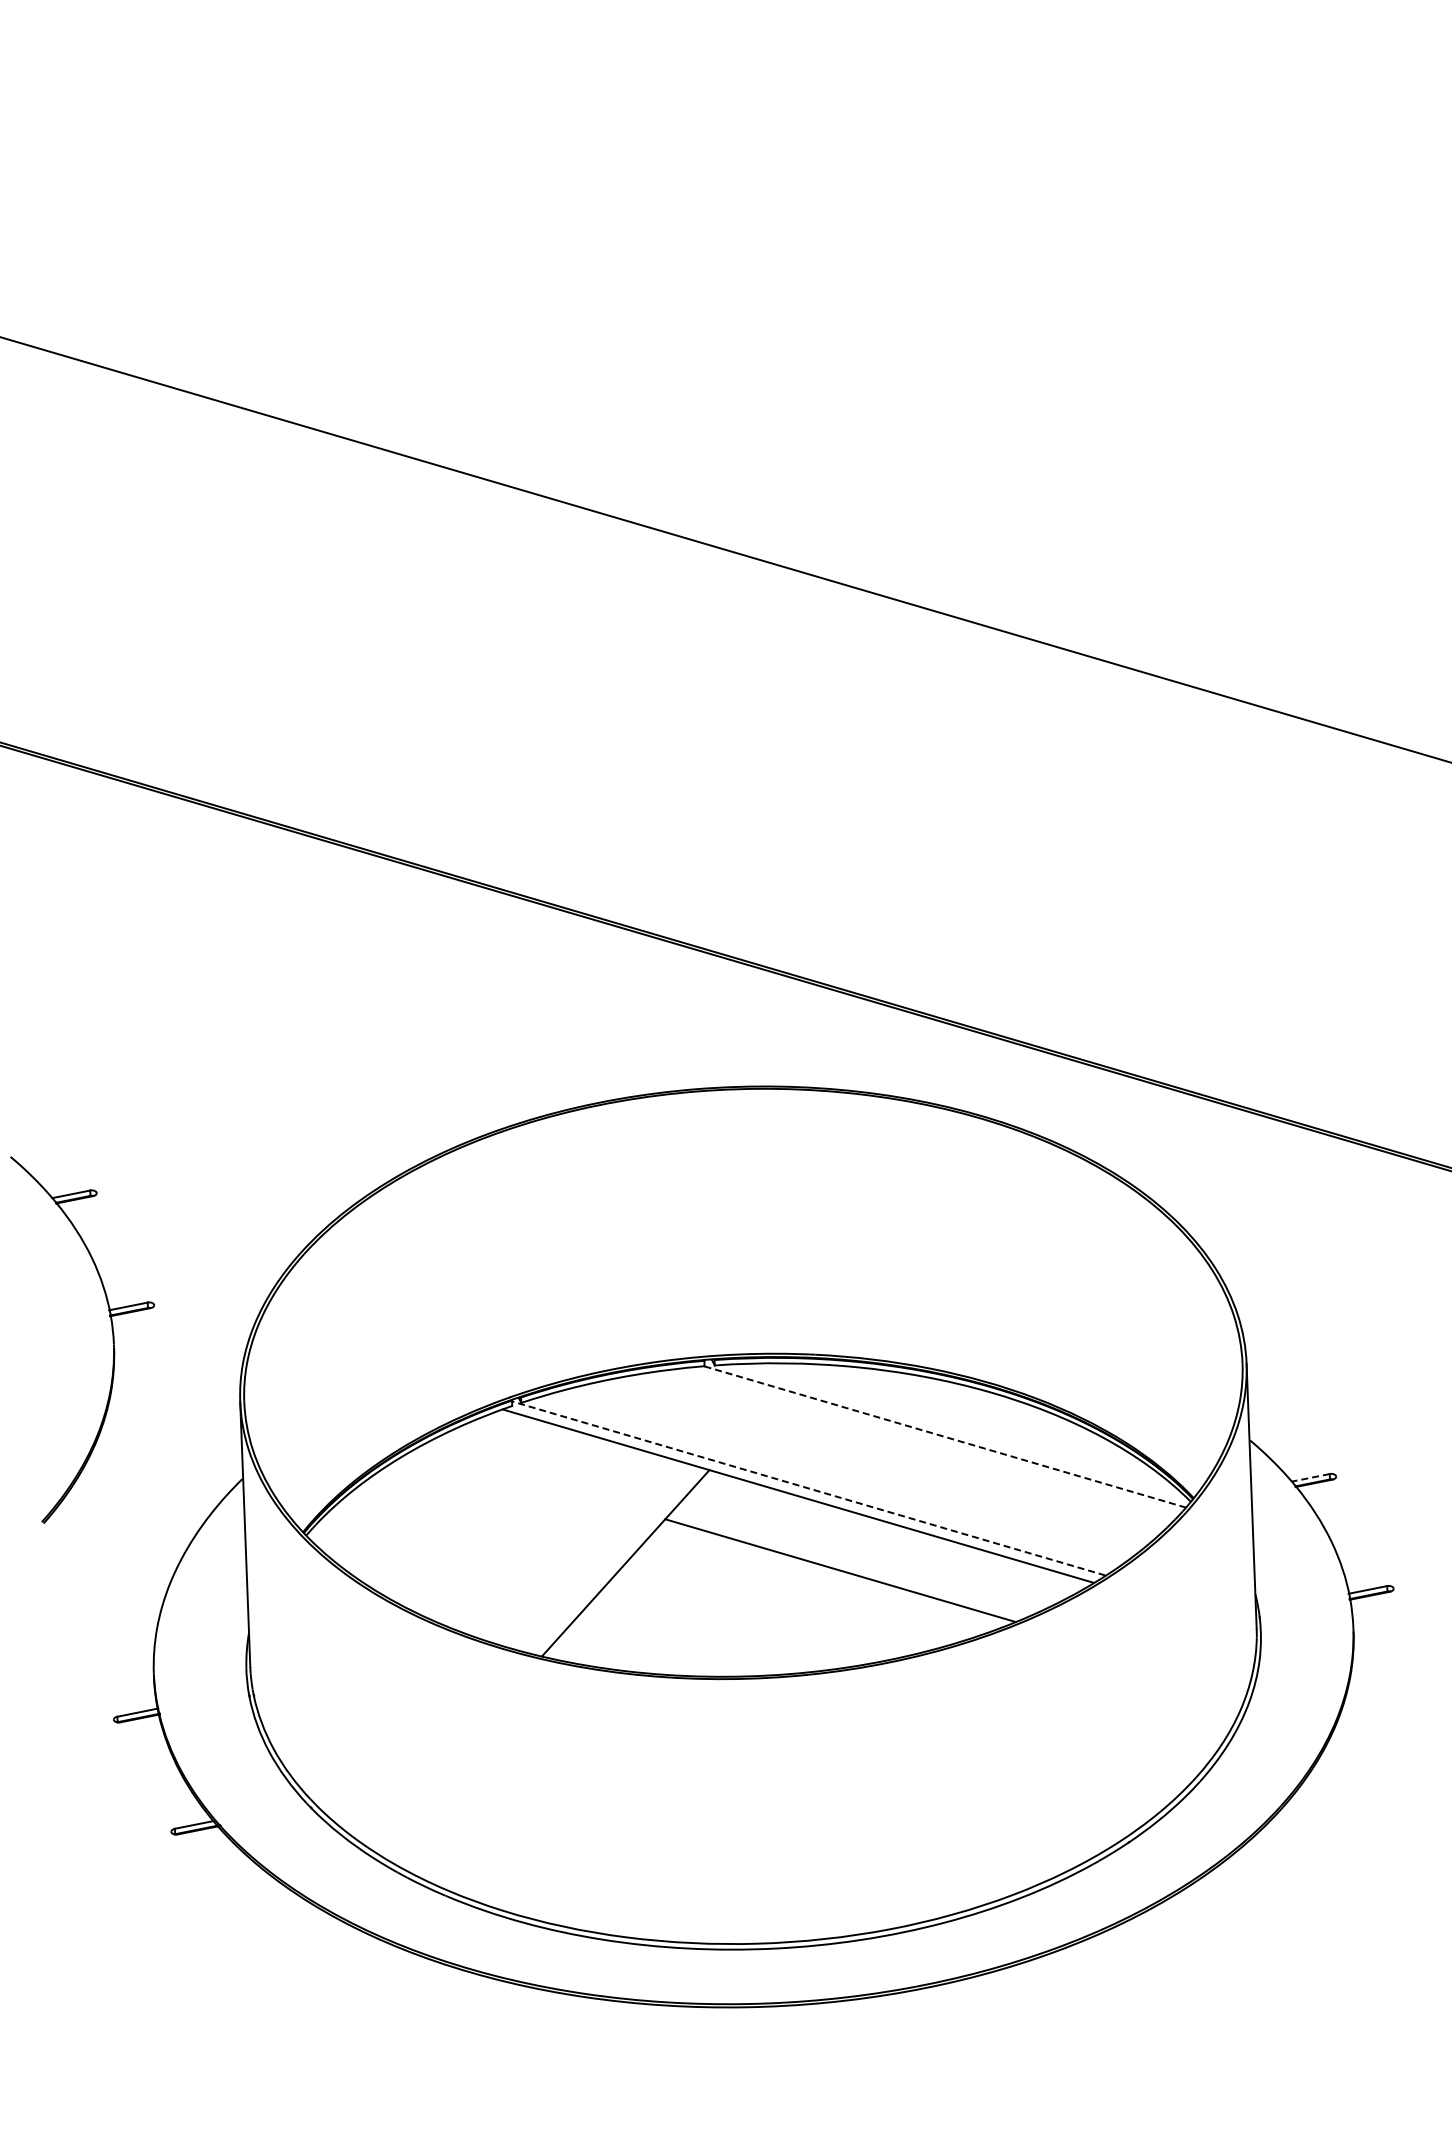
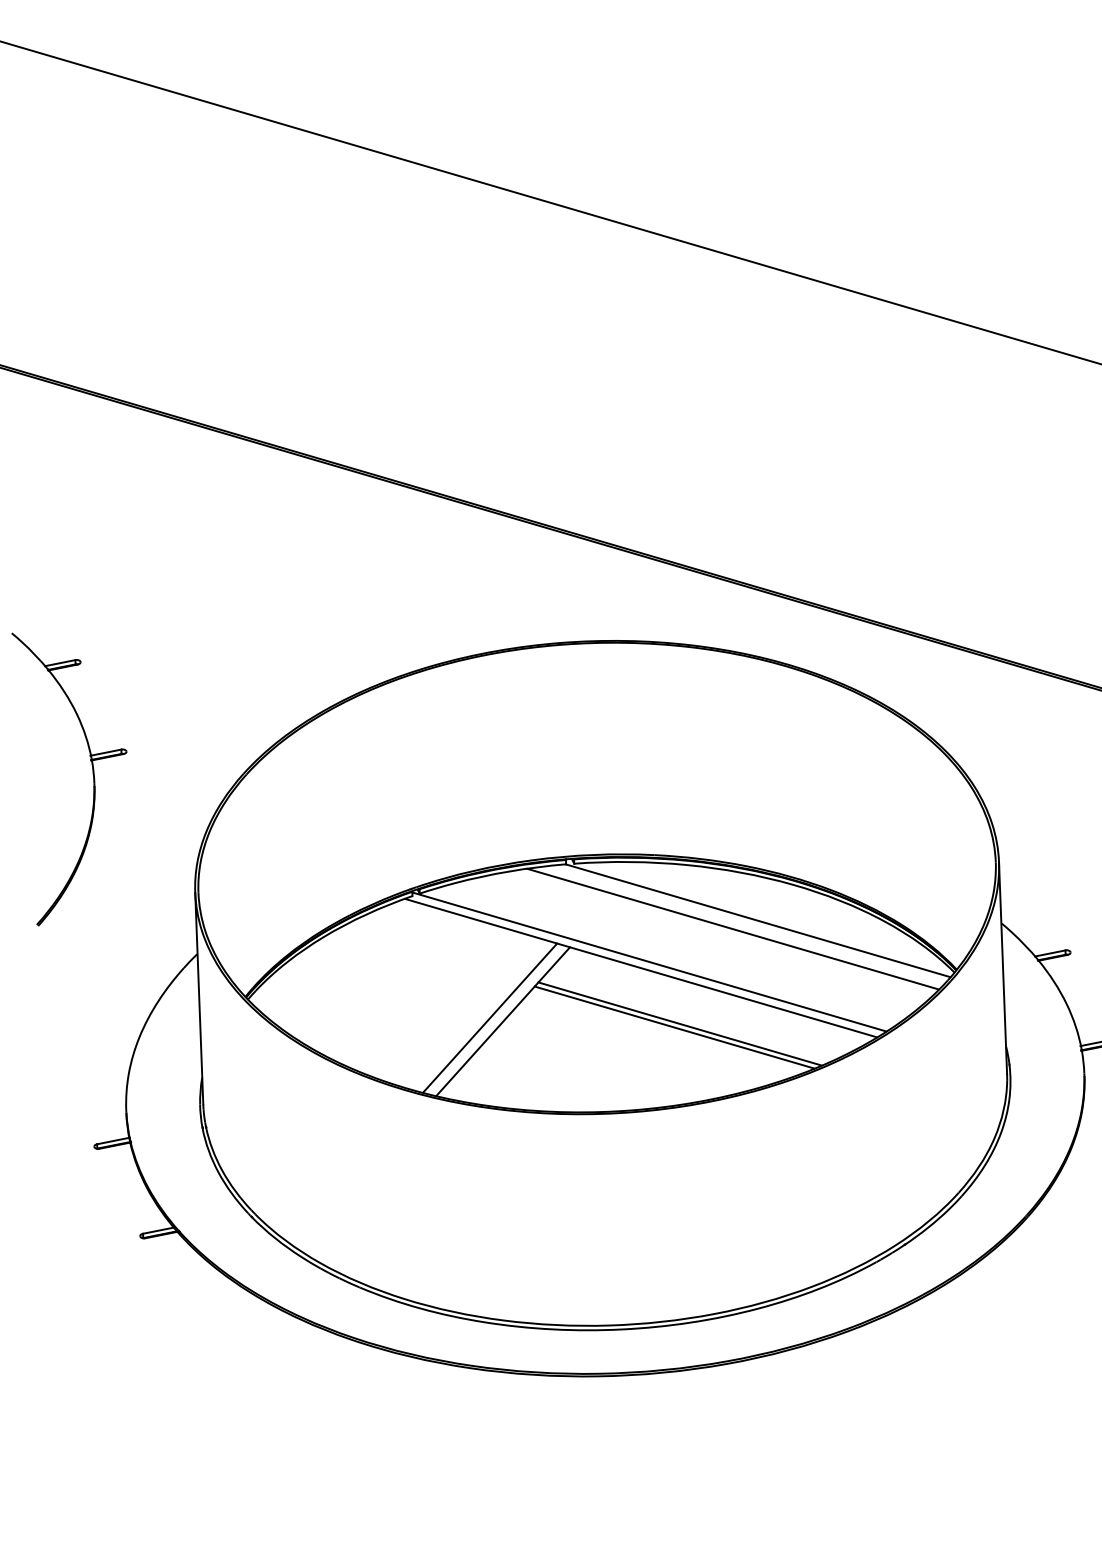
part: (112, 1339) -> (93, 779), moved
line: (945, 1436) -> (758, 920), dashed -> solid
line: (913, 1446) -> (732, 928), added
line: (1310, 1477) -> (1050, 953), dashed -> solid
line: (808, 1488) -> (649, 961), dashed -> solid
line: (609, 1558) -> (490, 1017), added
line: (846, 1566) -> (679, 1024), added

